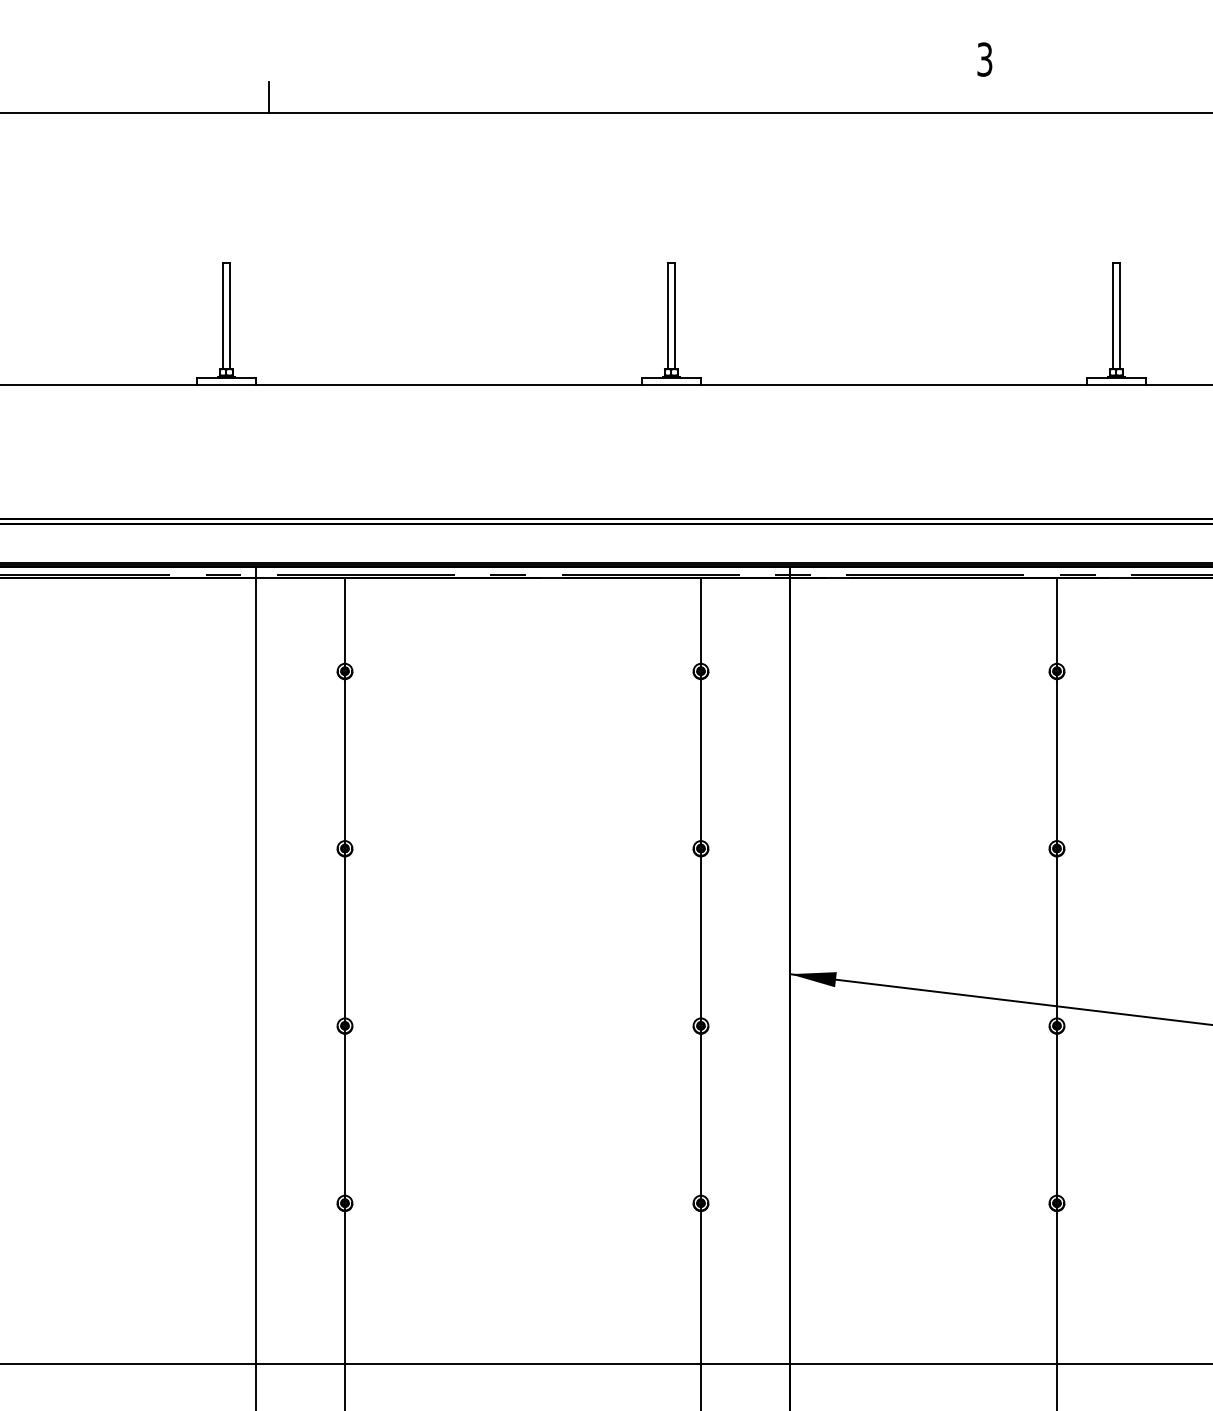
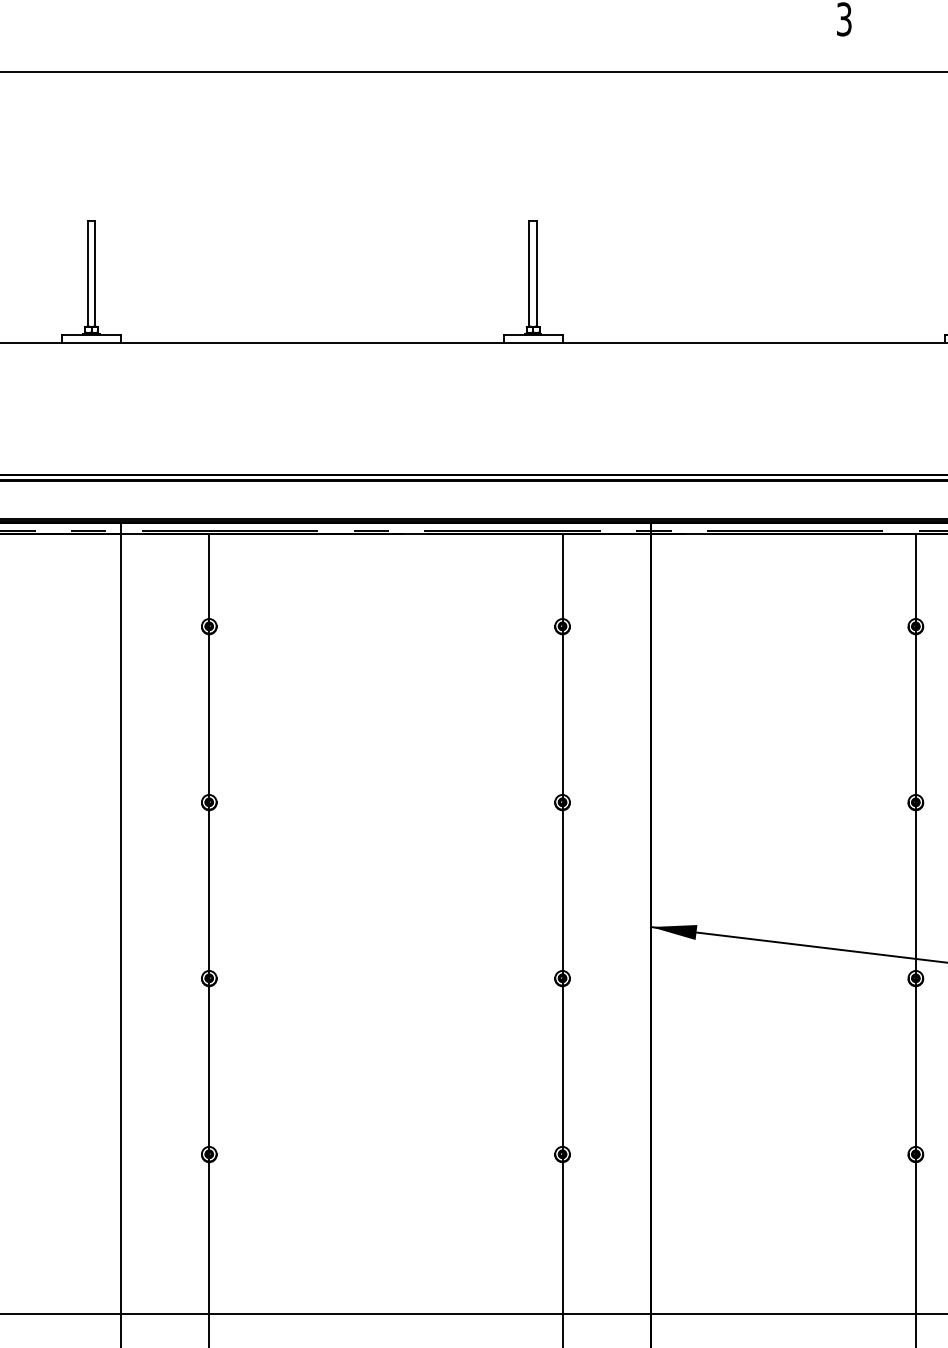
line: (269, 97) -> (134, 57), removed

